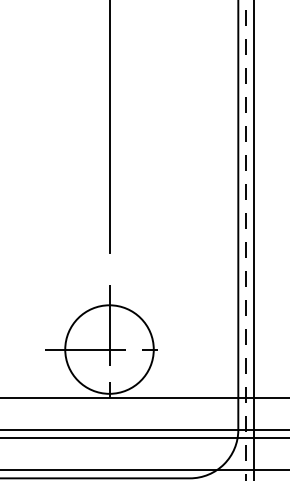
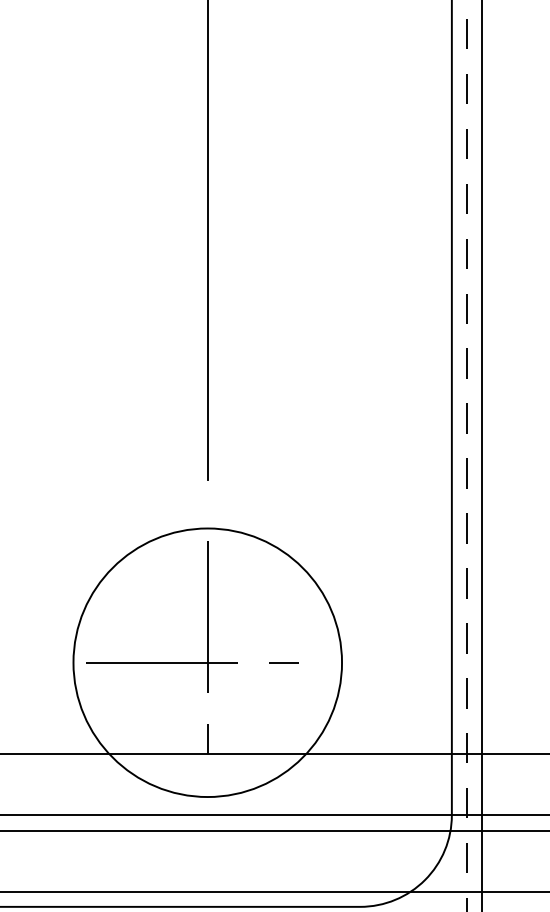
circle: (109, 349) -> (207, 662), size x1.6

